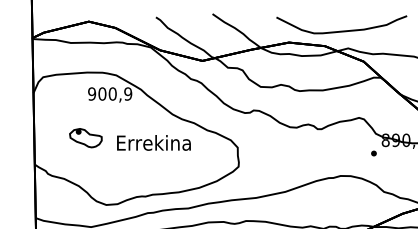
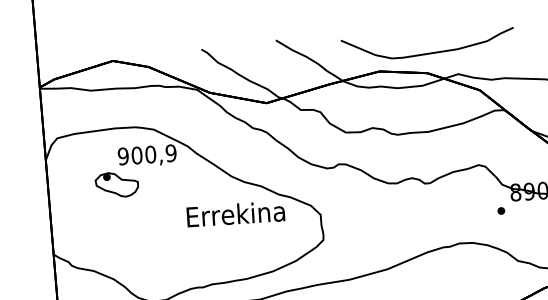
curve: (341, 30) -> (428, 52), moved
part: (85, 138) -> (116, 185), moved
text: (153, 142) -> (235, 213), moved

